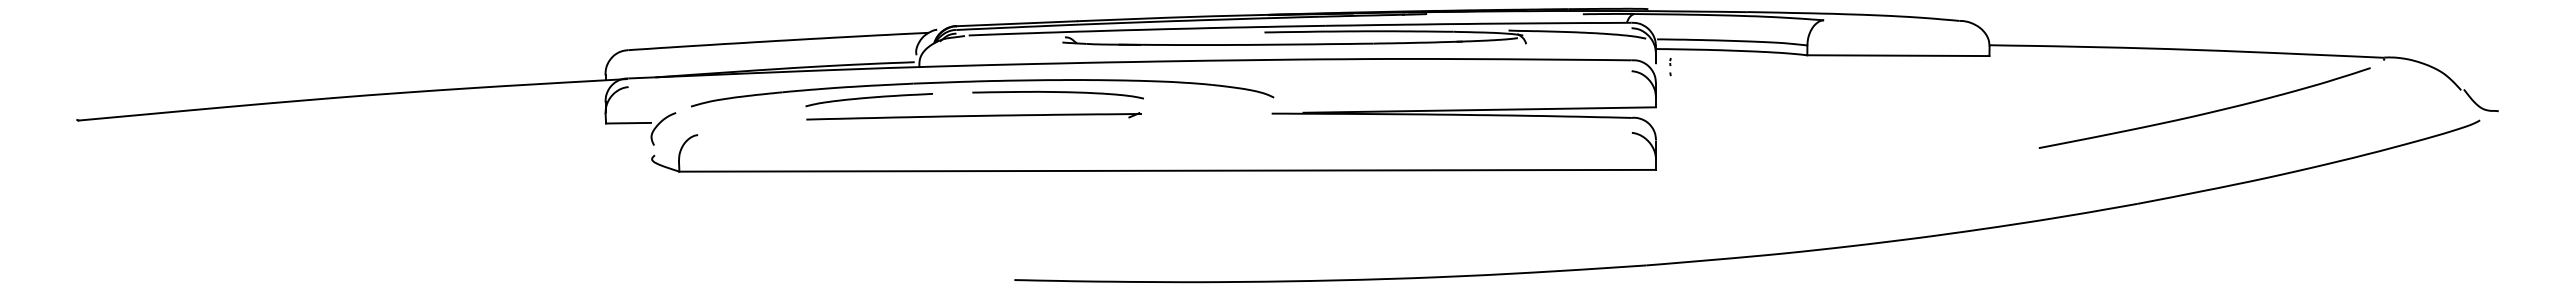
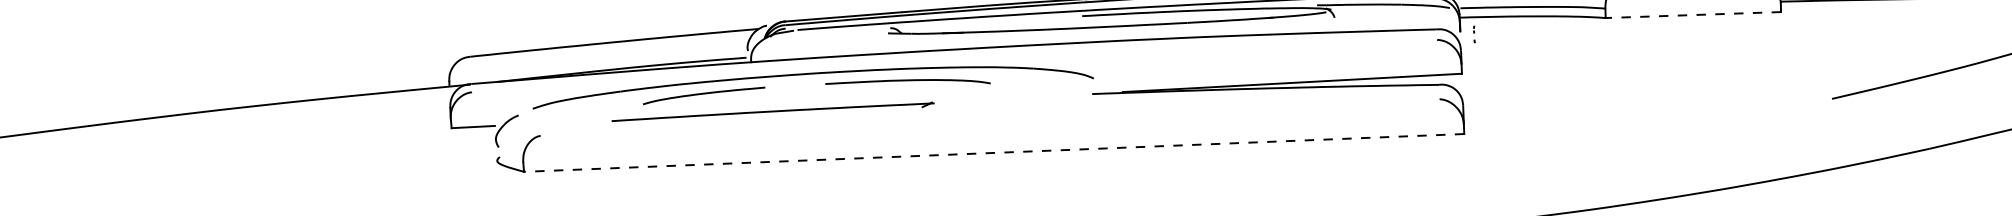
line: (1897, 55) -> (1692, 14), solid -> dashed
curve: (1057, 92) -> (907, 80), moved
part: (973, 116) -> (772, 111), moved
line: (1167, 170) -> (993, 152), solid -> dashed

